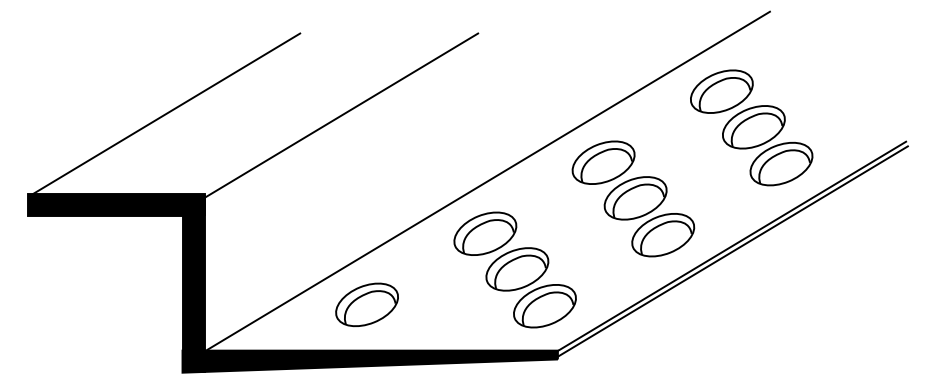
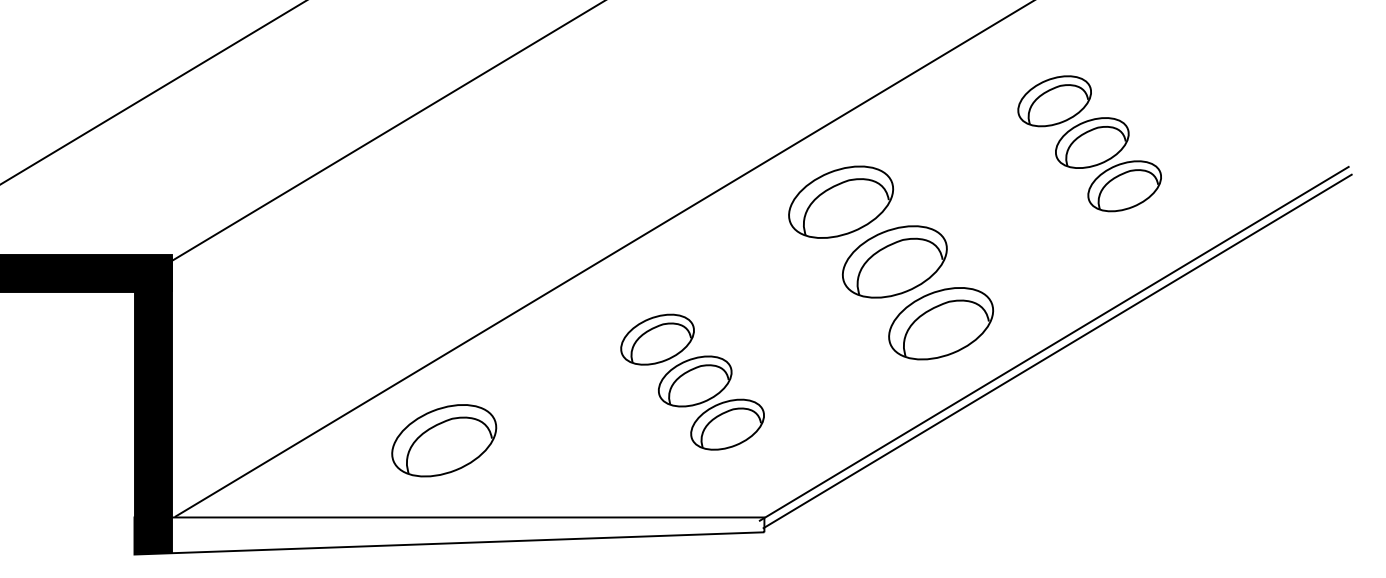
part: (751, 127) -> (1089, 143), size x0.7
part: (514, 269) -> (691, 381), size x0.7
fill: (369, 361) -> (448, 535), removed

